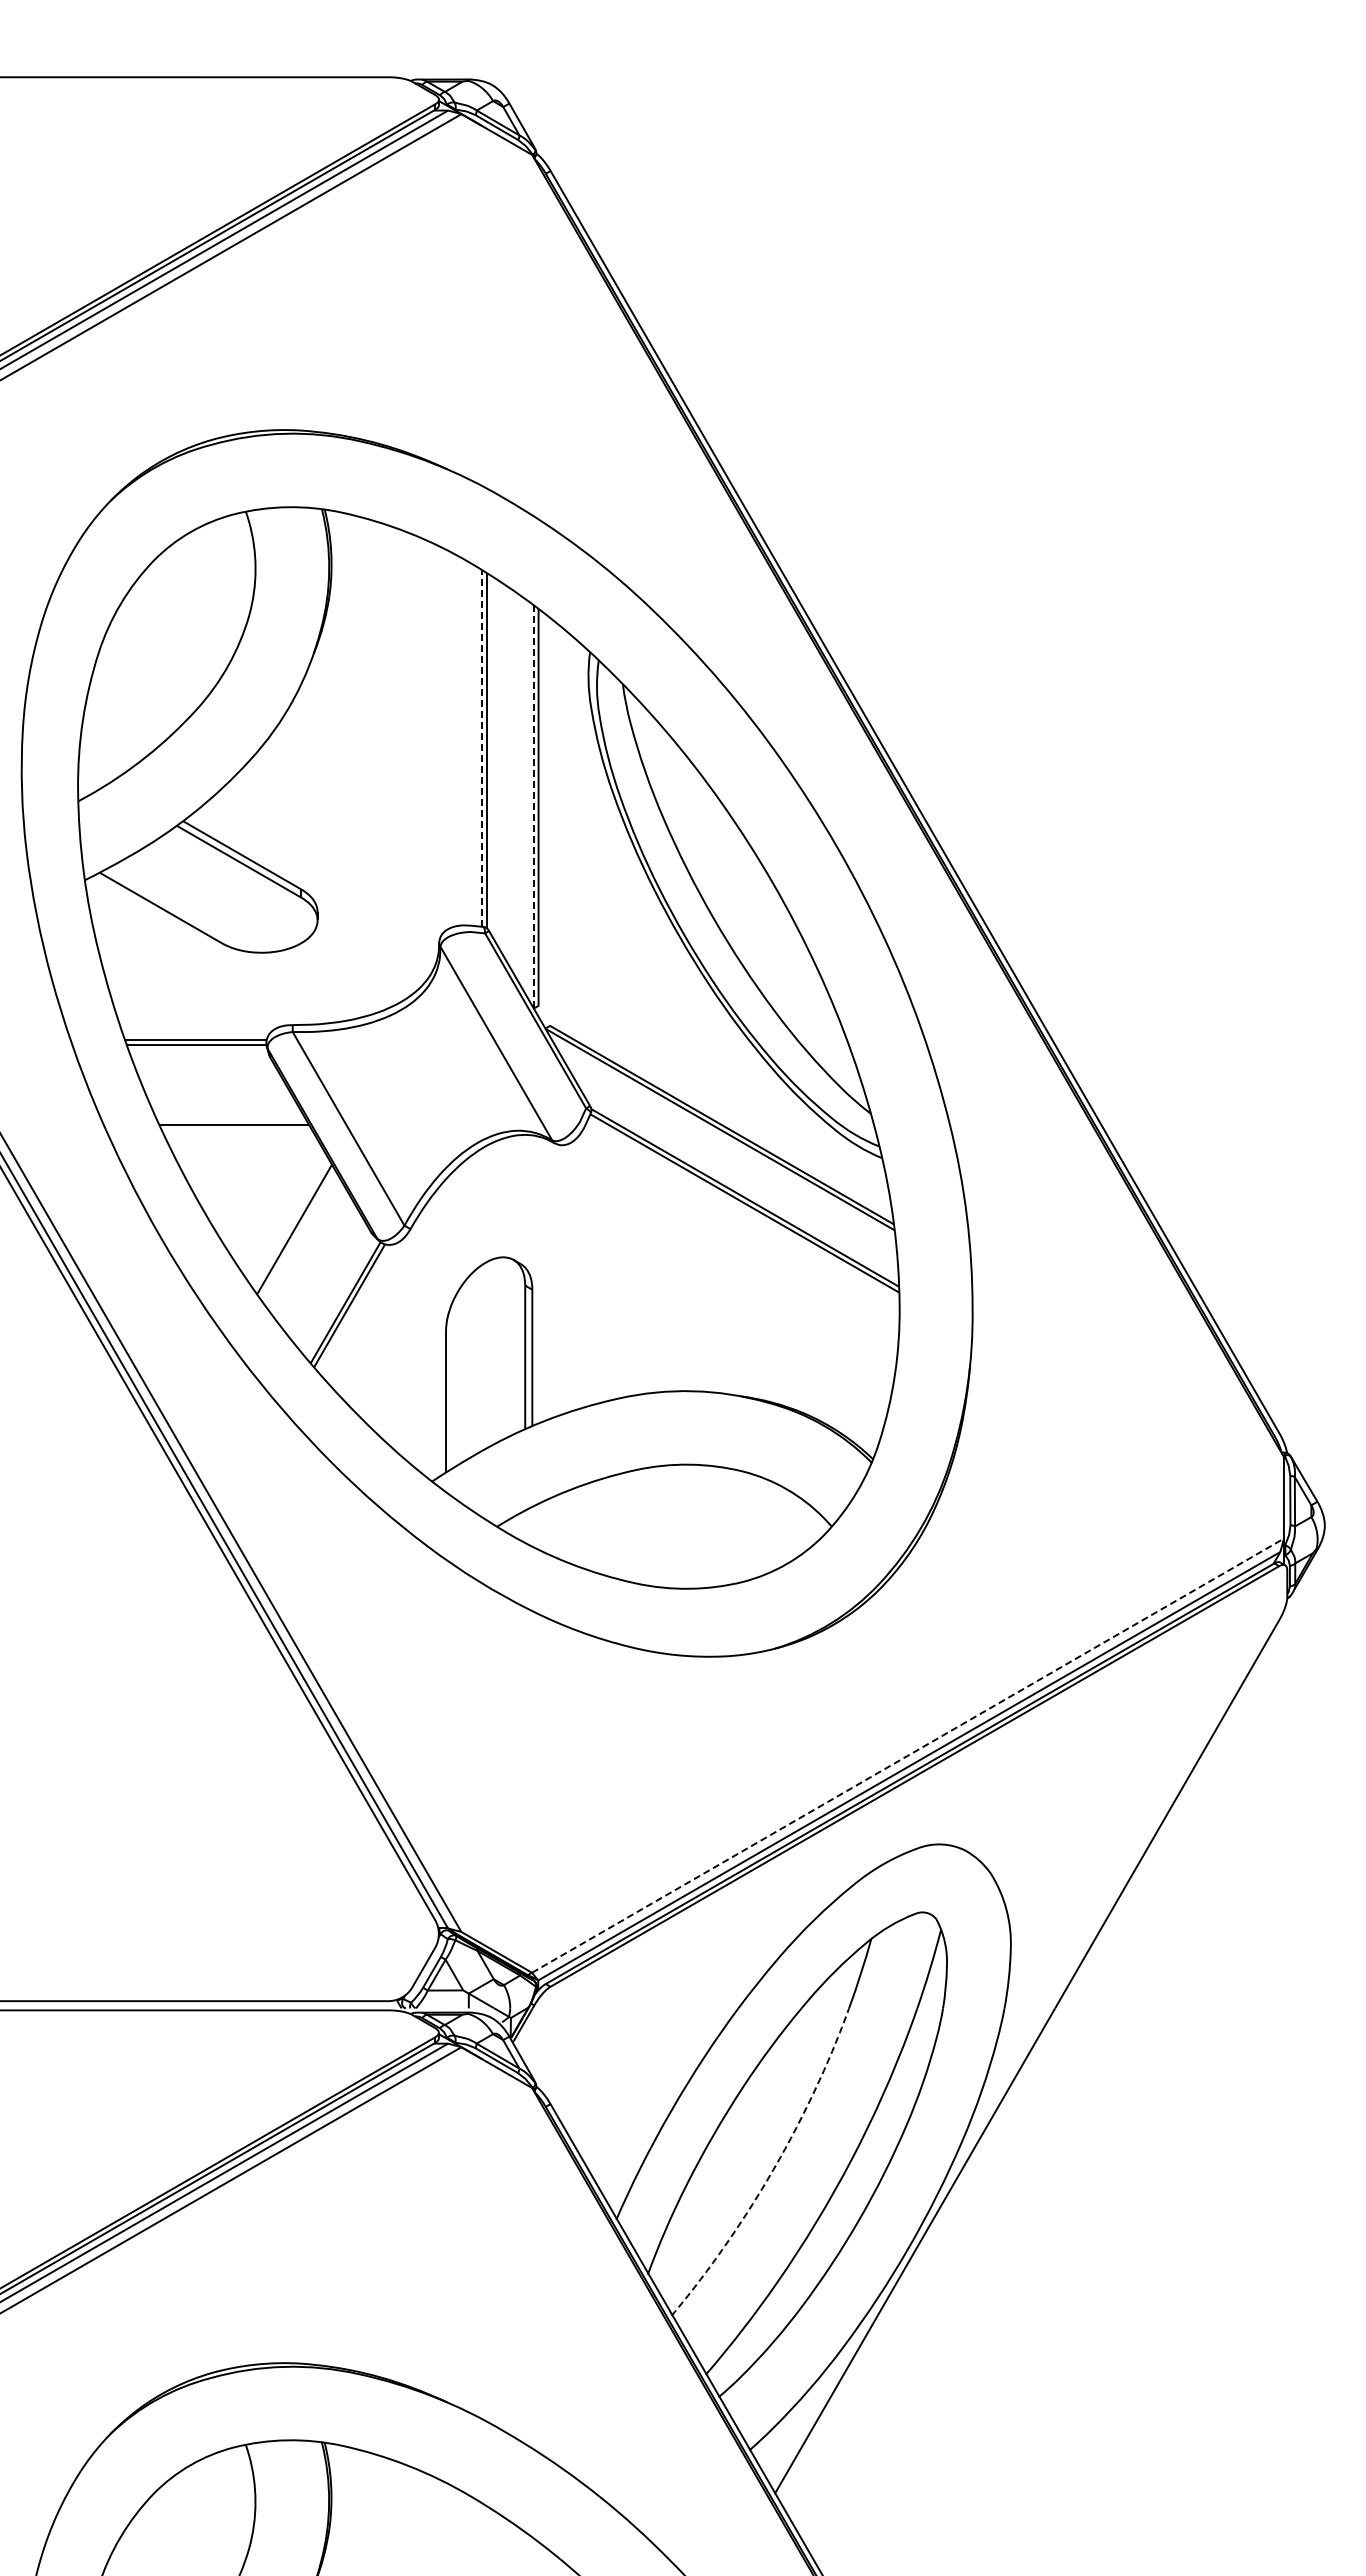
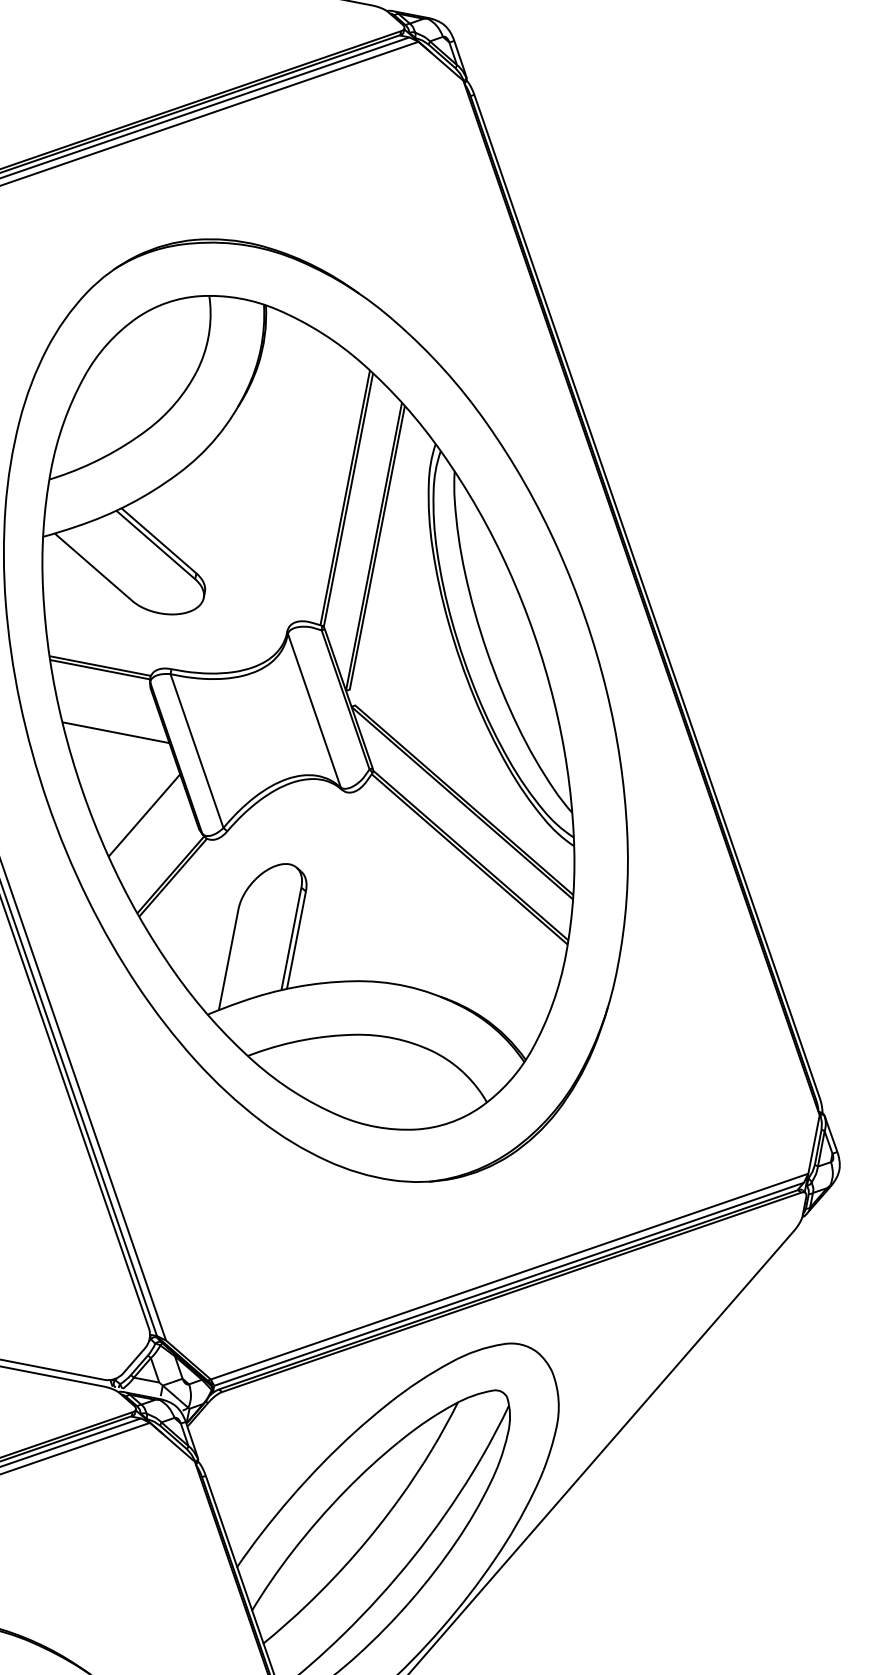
line: (482, 747) -> (345, 497), dashed -> solid
line: (533, 806) -> (373, 546), dashed -> solid
line: (908, 1755) -> (509, 1276), dashed -> solid
line: (773, 2169) -> (356, 1553), dashed -> solid

